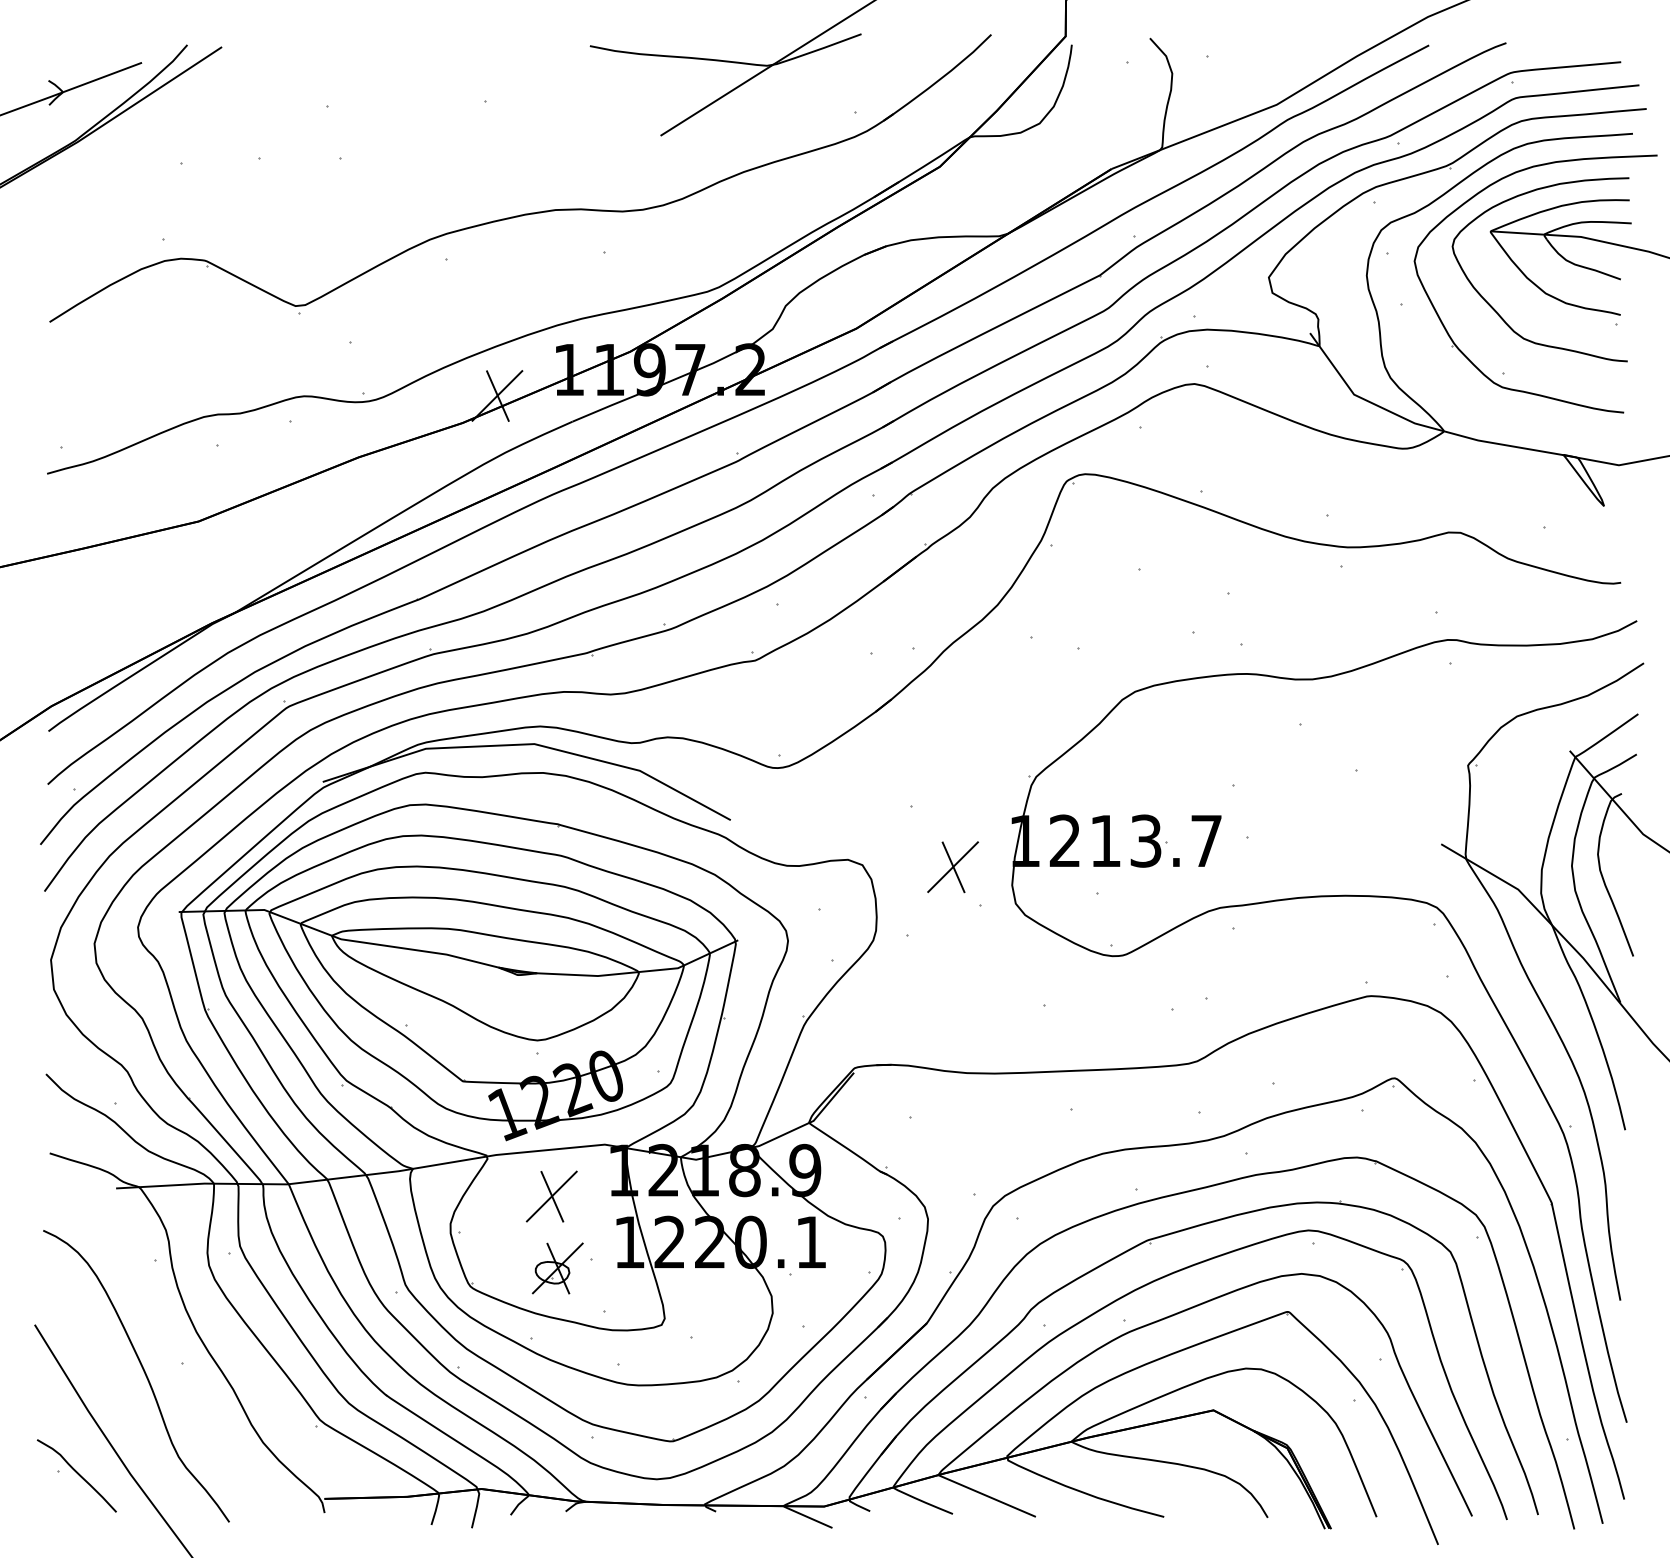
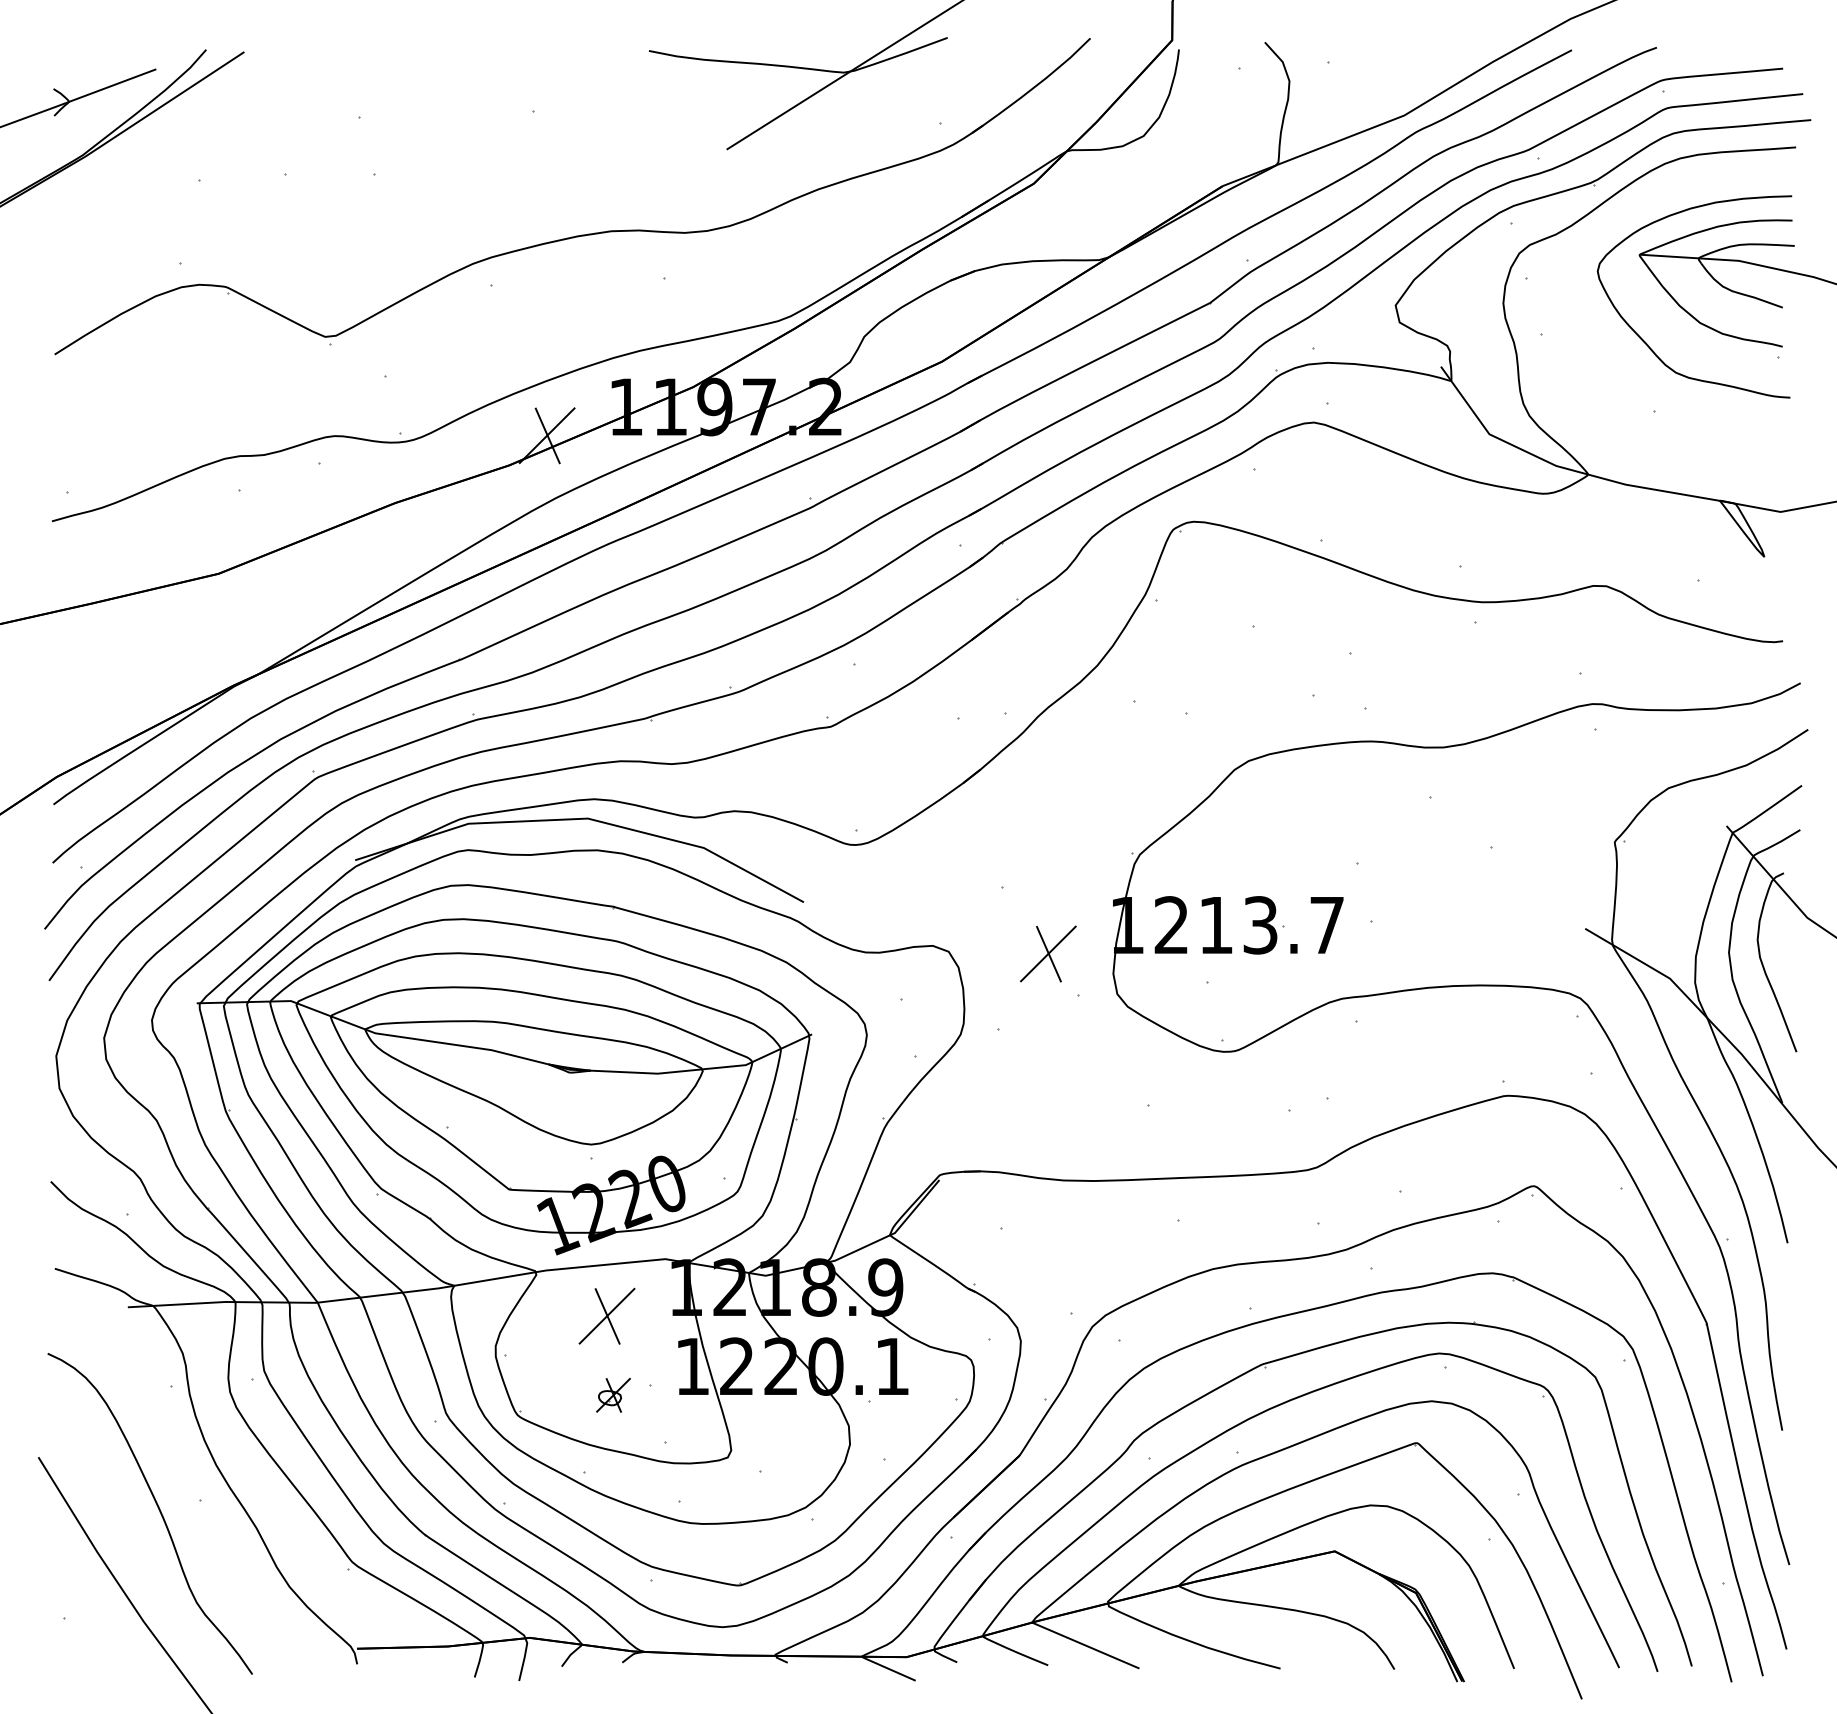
part: (1450, 335) -> (1595, 369), removed
part: (557, 1268) -> (613, 1395), size x0.6
curve: (77, 1474) -> (85, 1621), removed

